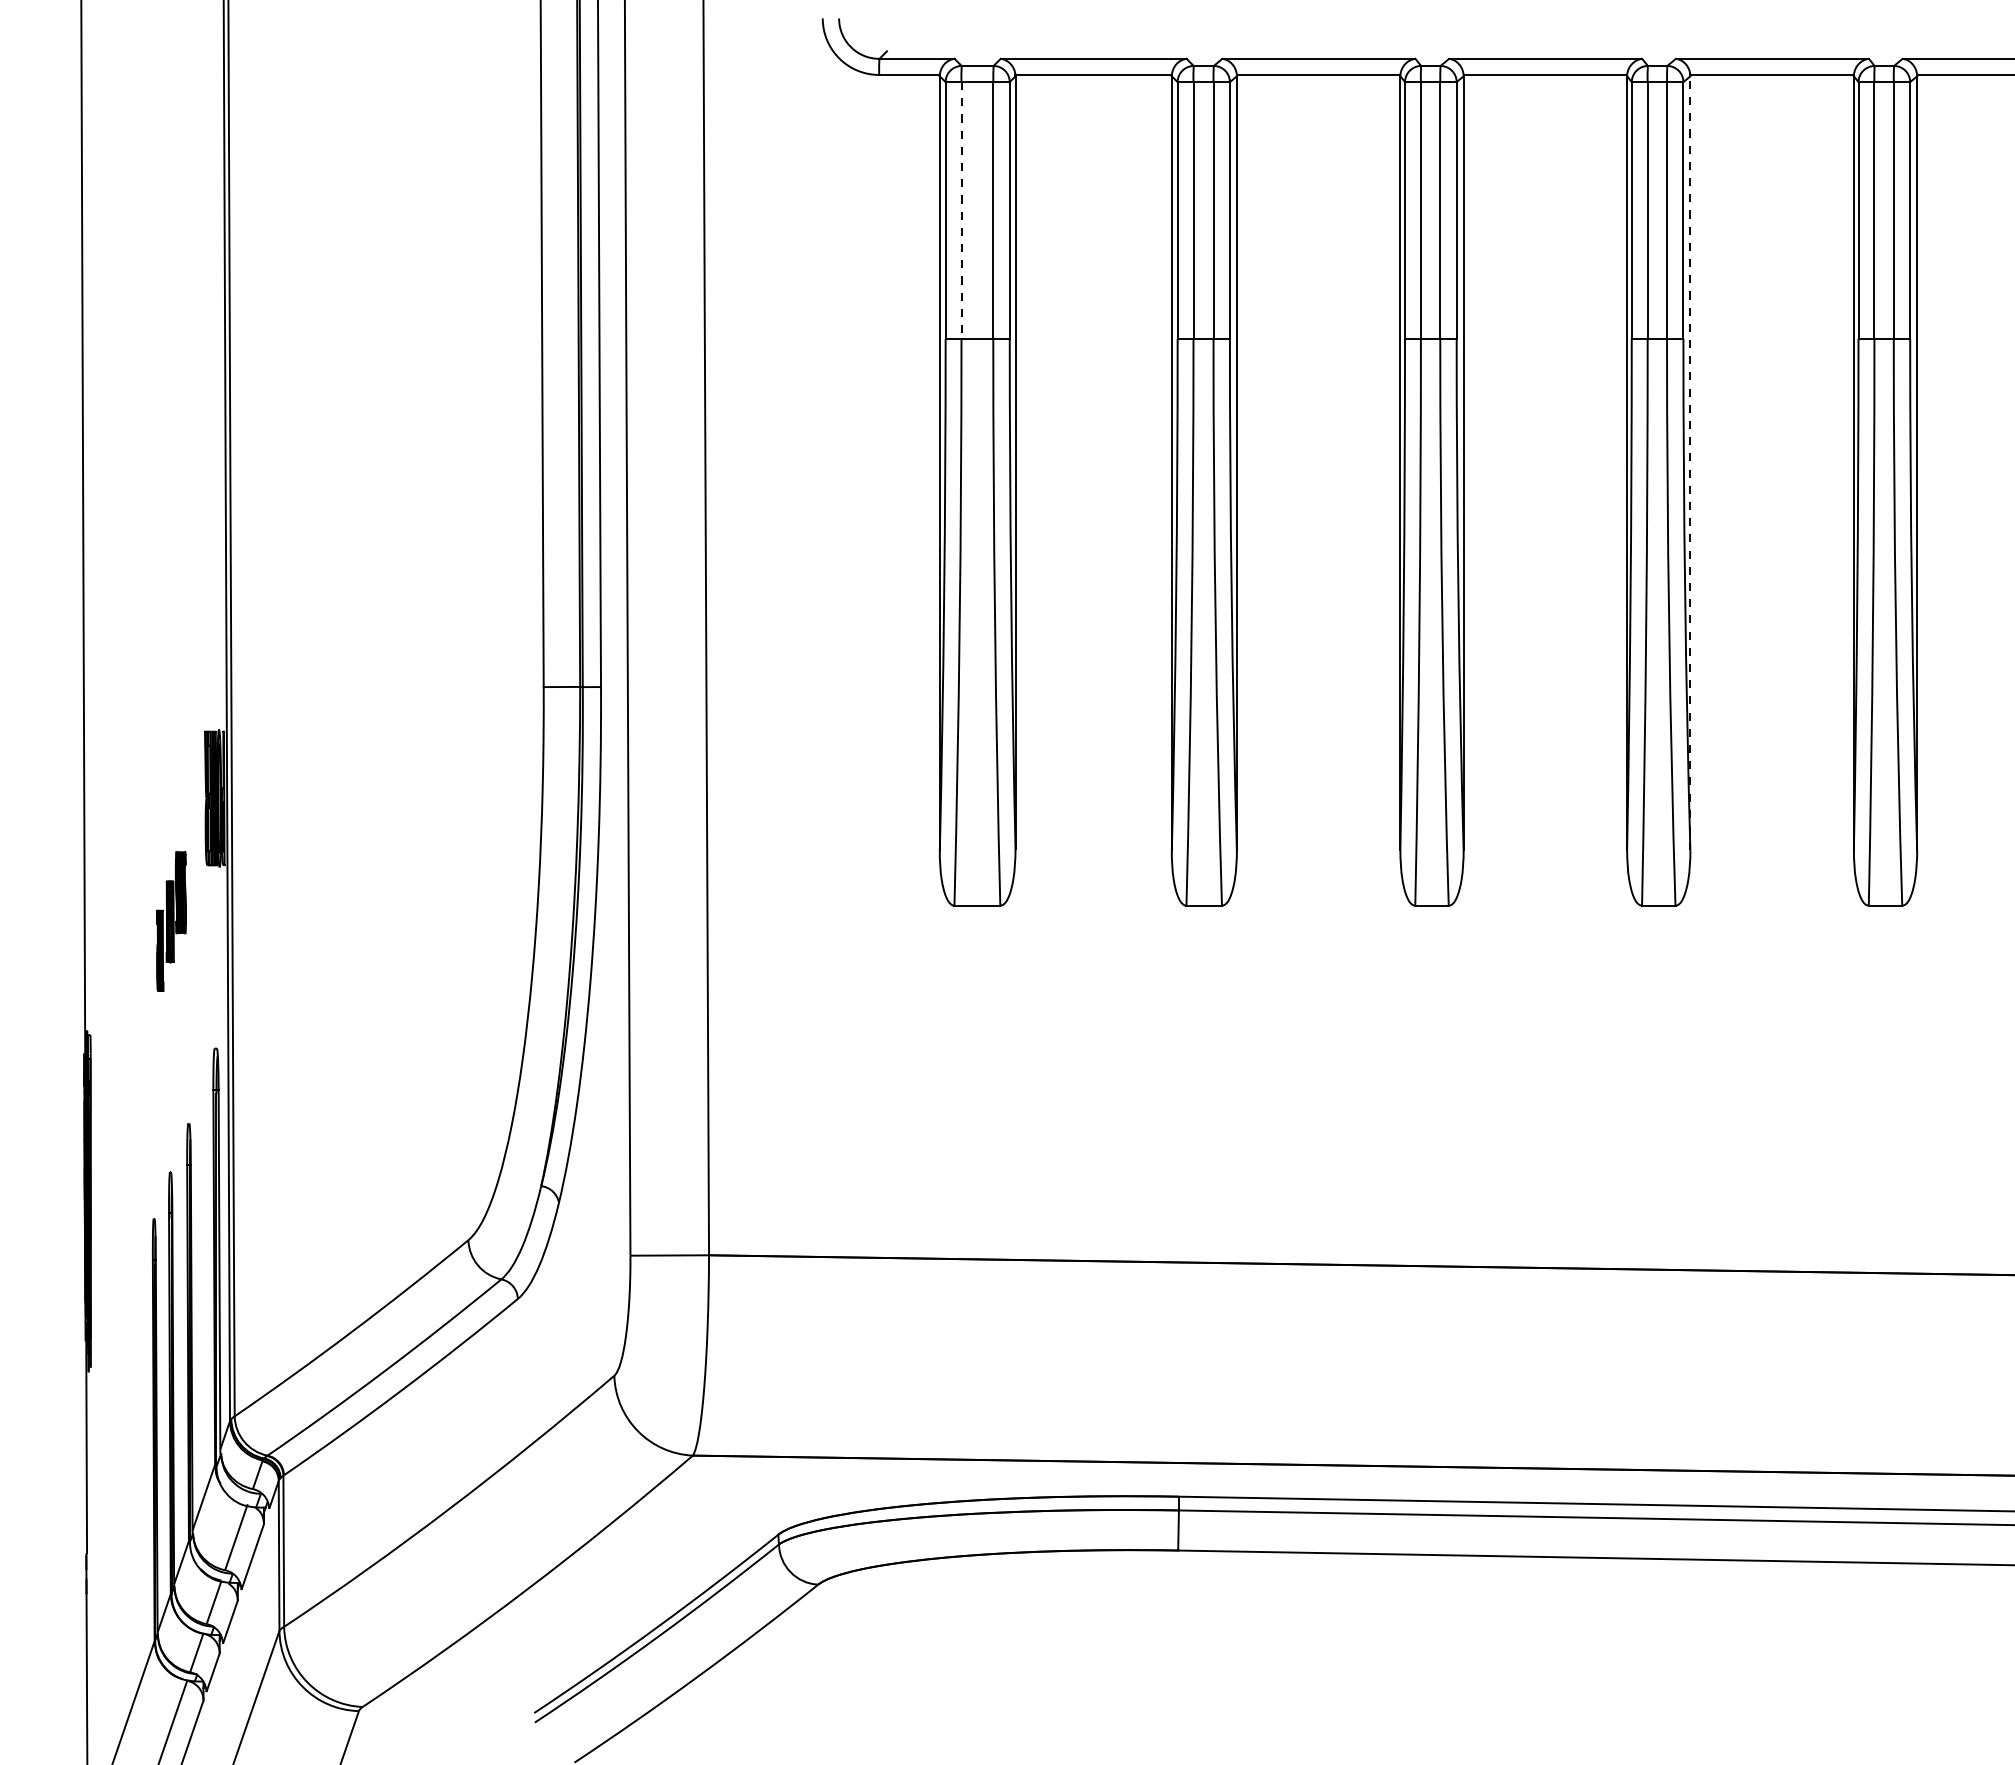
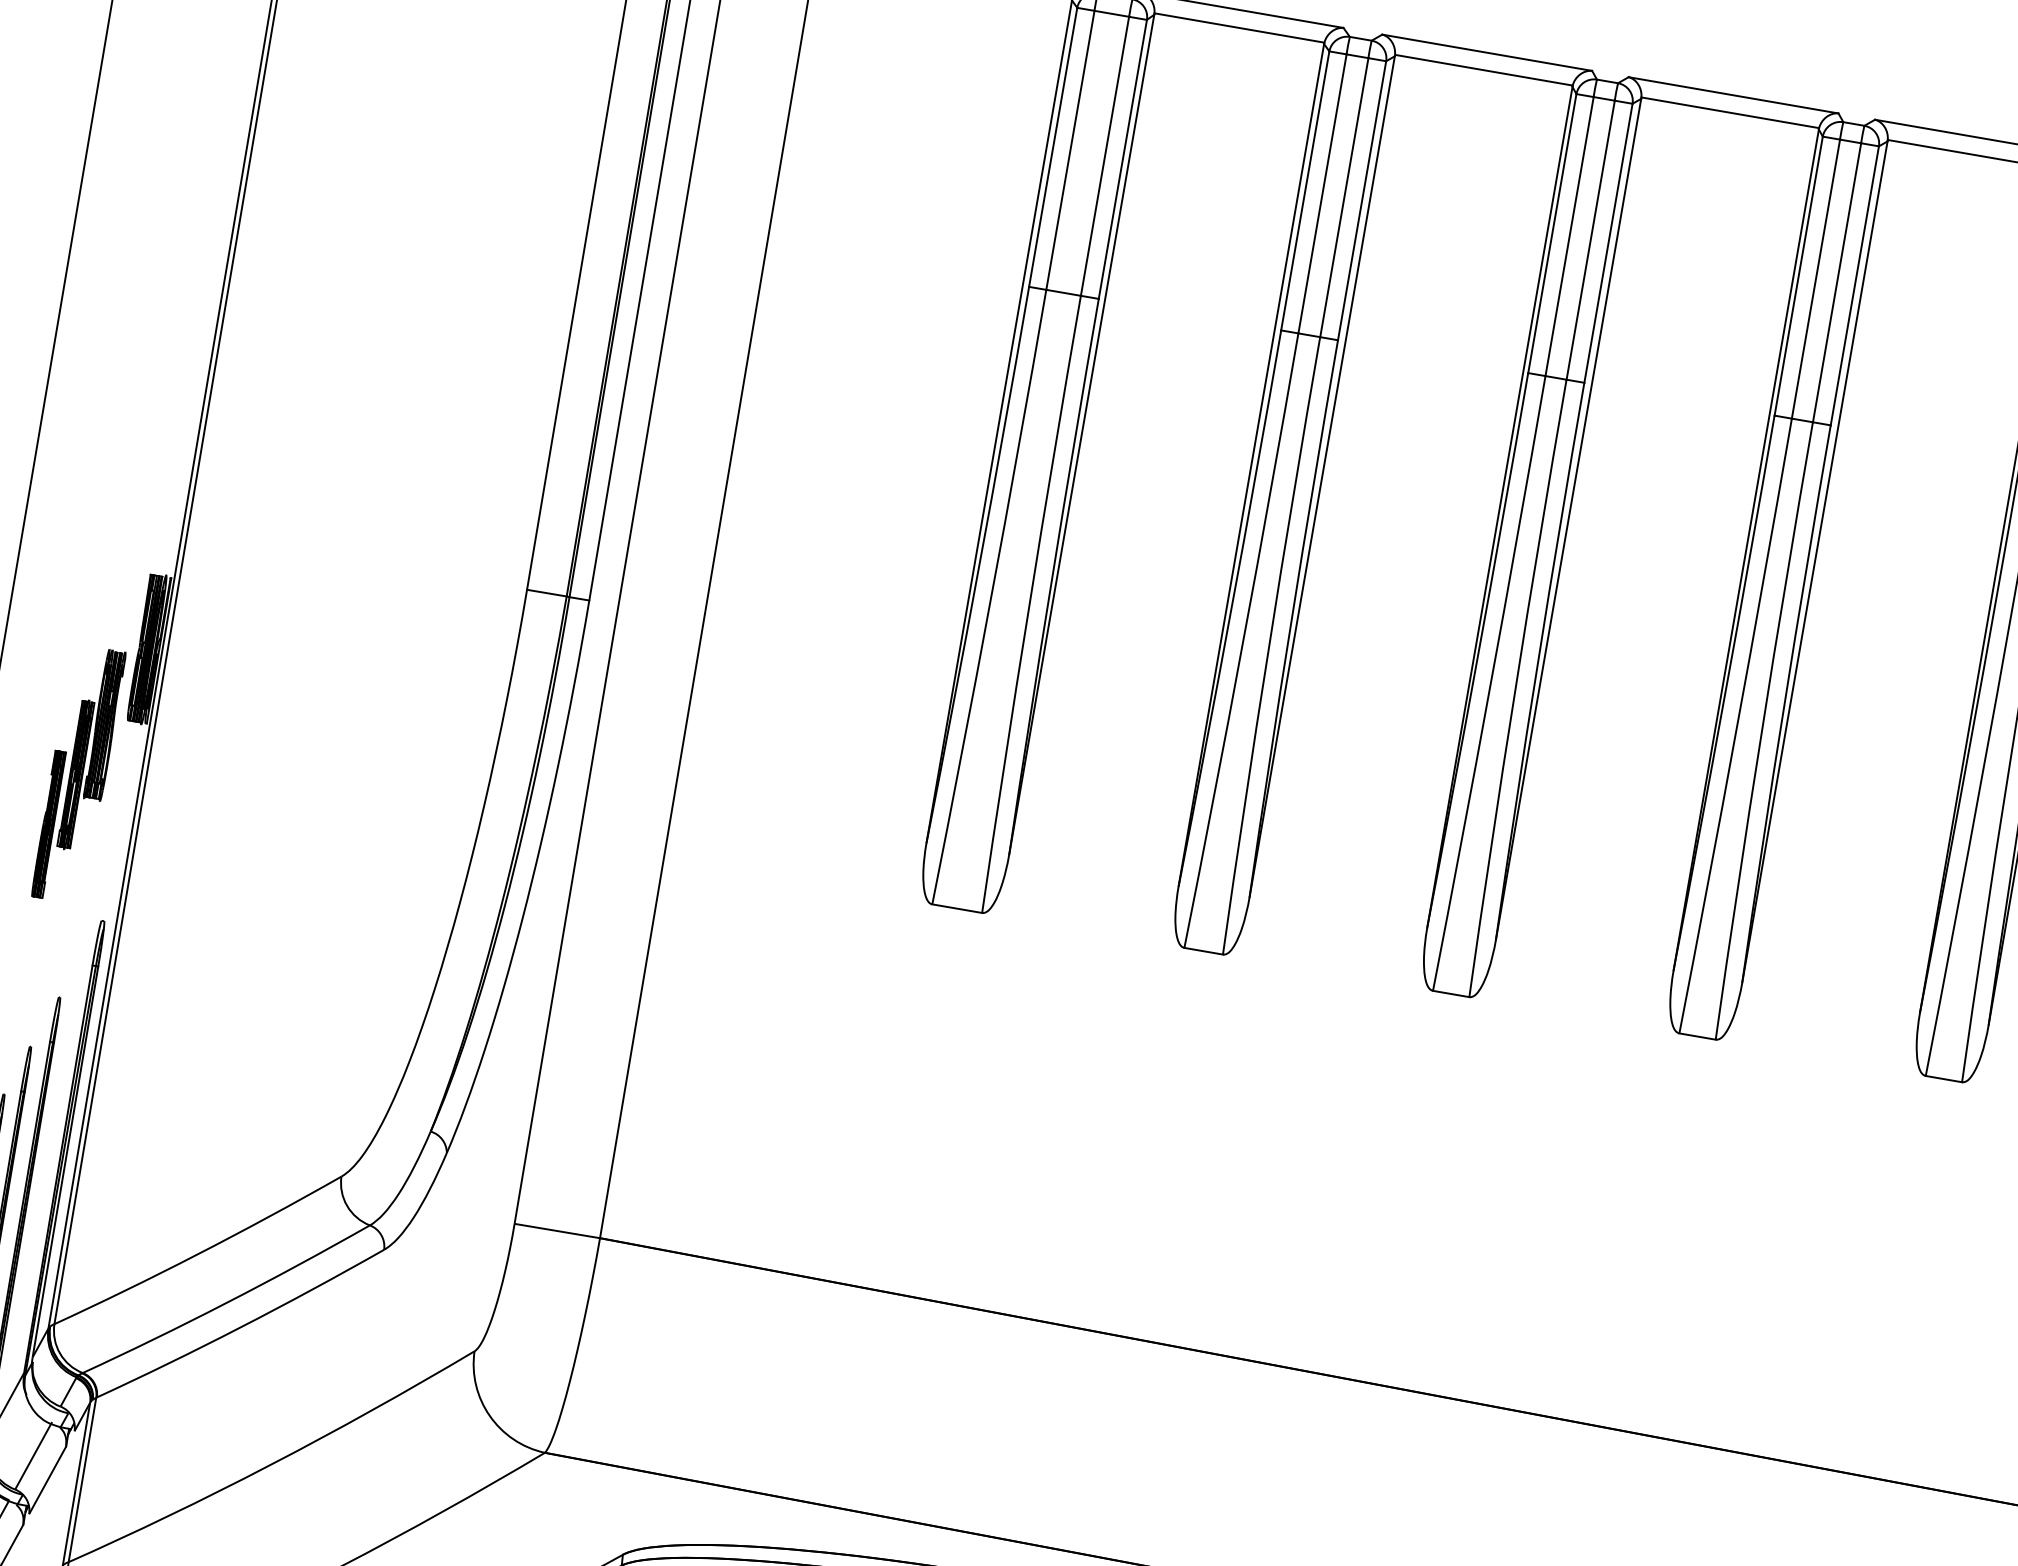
line: (961, 210) -> (1070, 150), dashed -> solid
line: (1690, 463) -> (1815, 562), dashed -> solid
part: (171, 921) -> (78, 774), size x1.67

